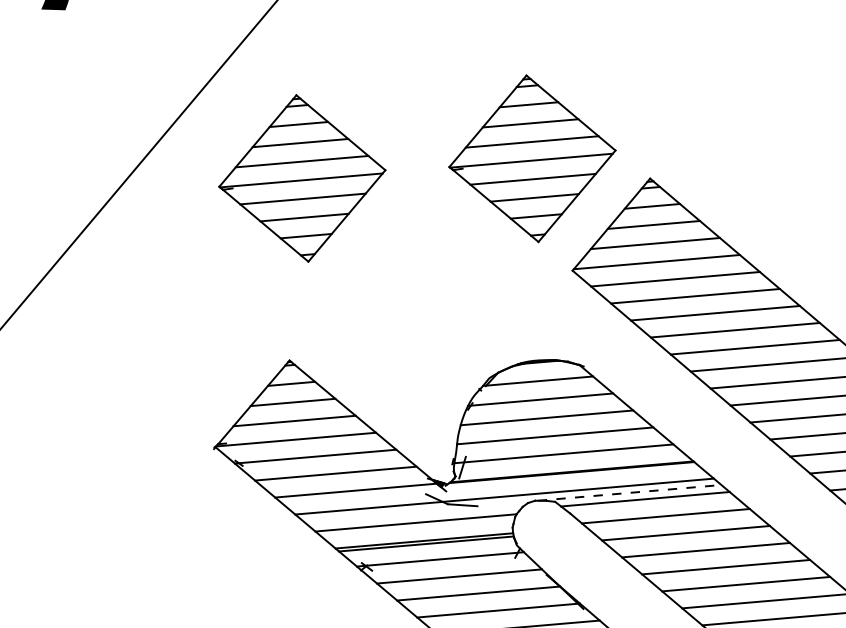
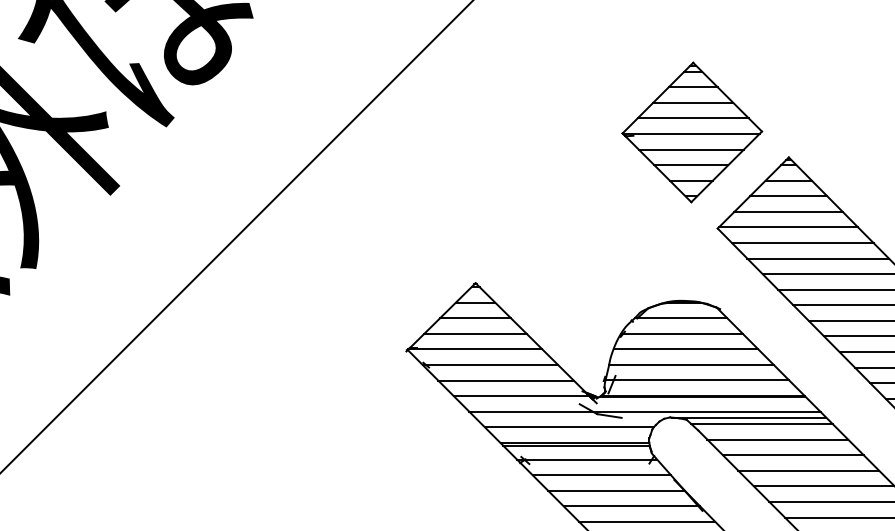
part: (302, 178) -> (499, 132), removed
line: (629, 492) -> (749, 417), dashed -> solid

